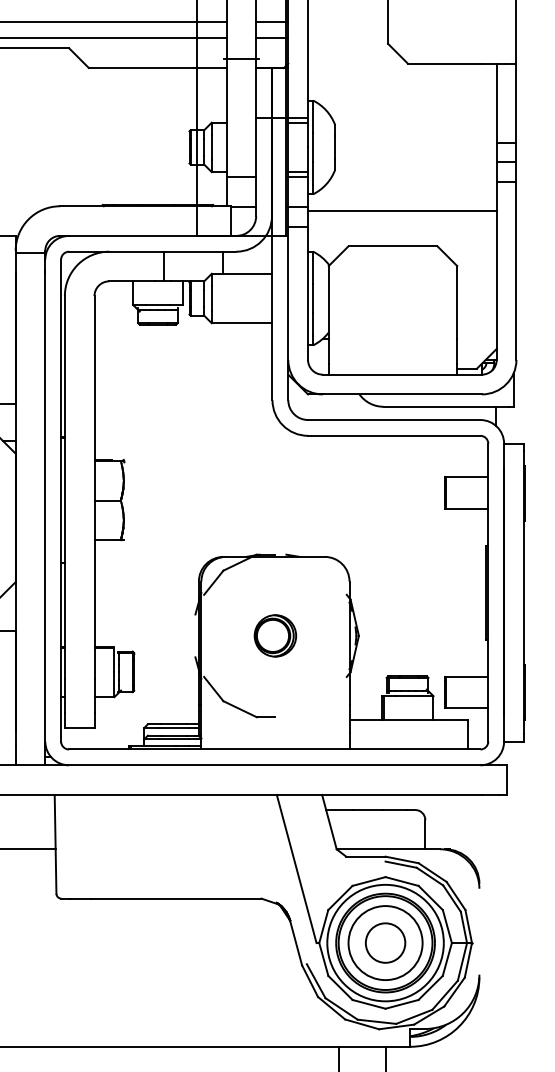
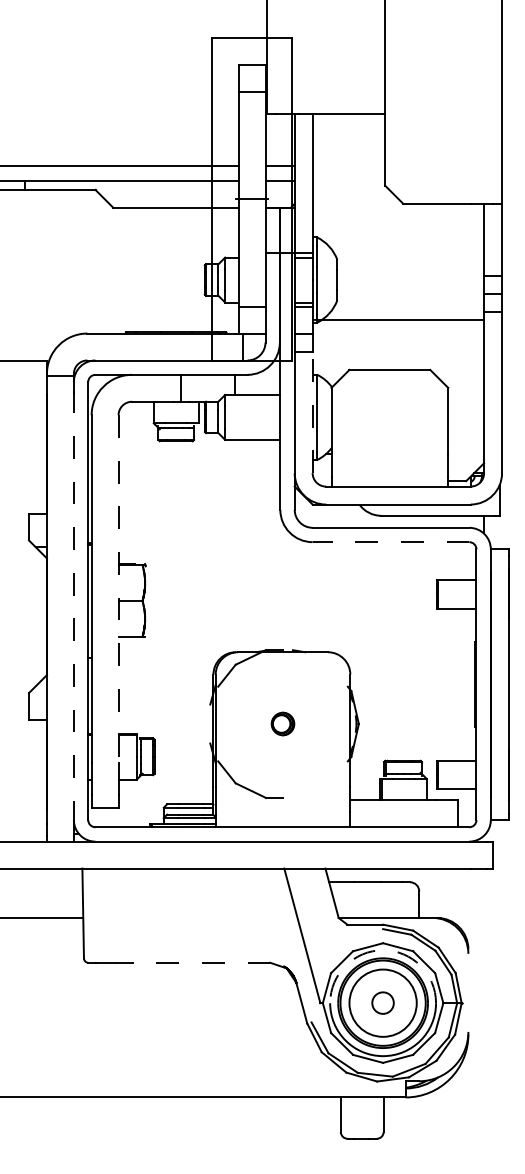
line: (402, 210) -> (398, 319), moved
line: (307, 293) -> (312, 412), solid -> dashed
line: (393, 436) -> (390, 542), solid -> dashed
line: (94, 487) -> (118, 589), solid -> dashed
line: (44, 508) -> (73, 608), solid -> dashed
part: (274, 635) -> (282, 723), size x0.6
arc: (386, 885) -> (383, 950), solid -> dashed
line: (175, 898) -> (192, 962), solid -> dashed
circle: (384, 942) -> (382, 1002), size x0.6

